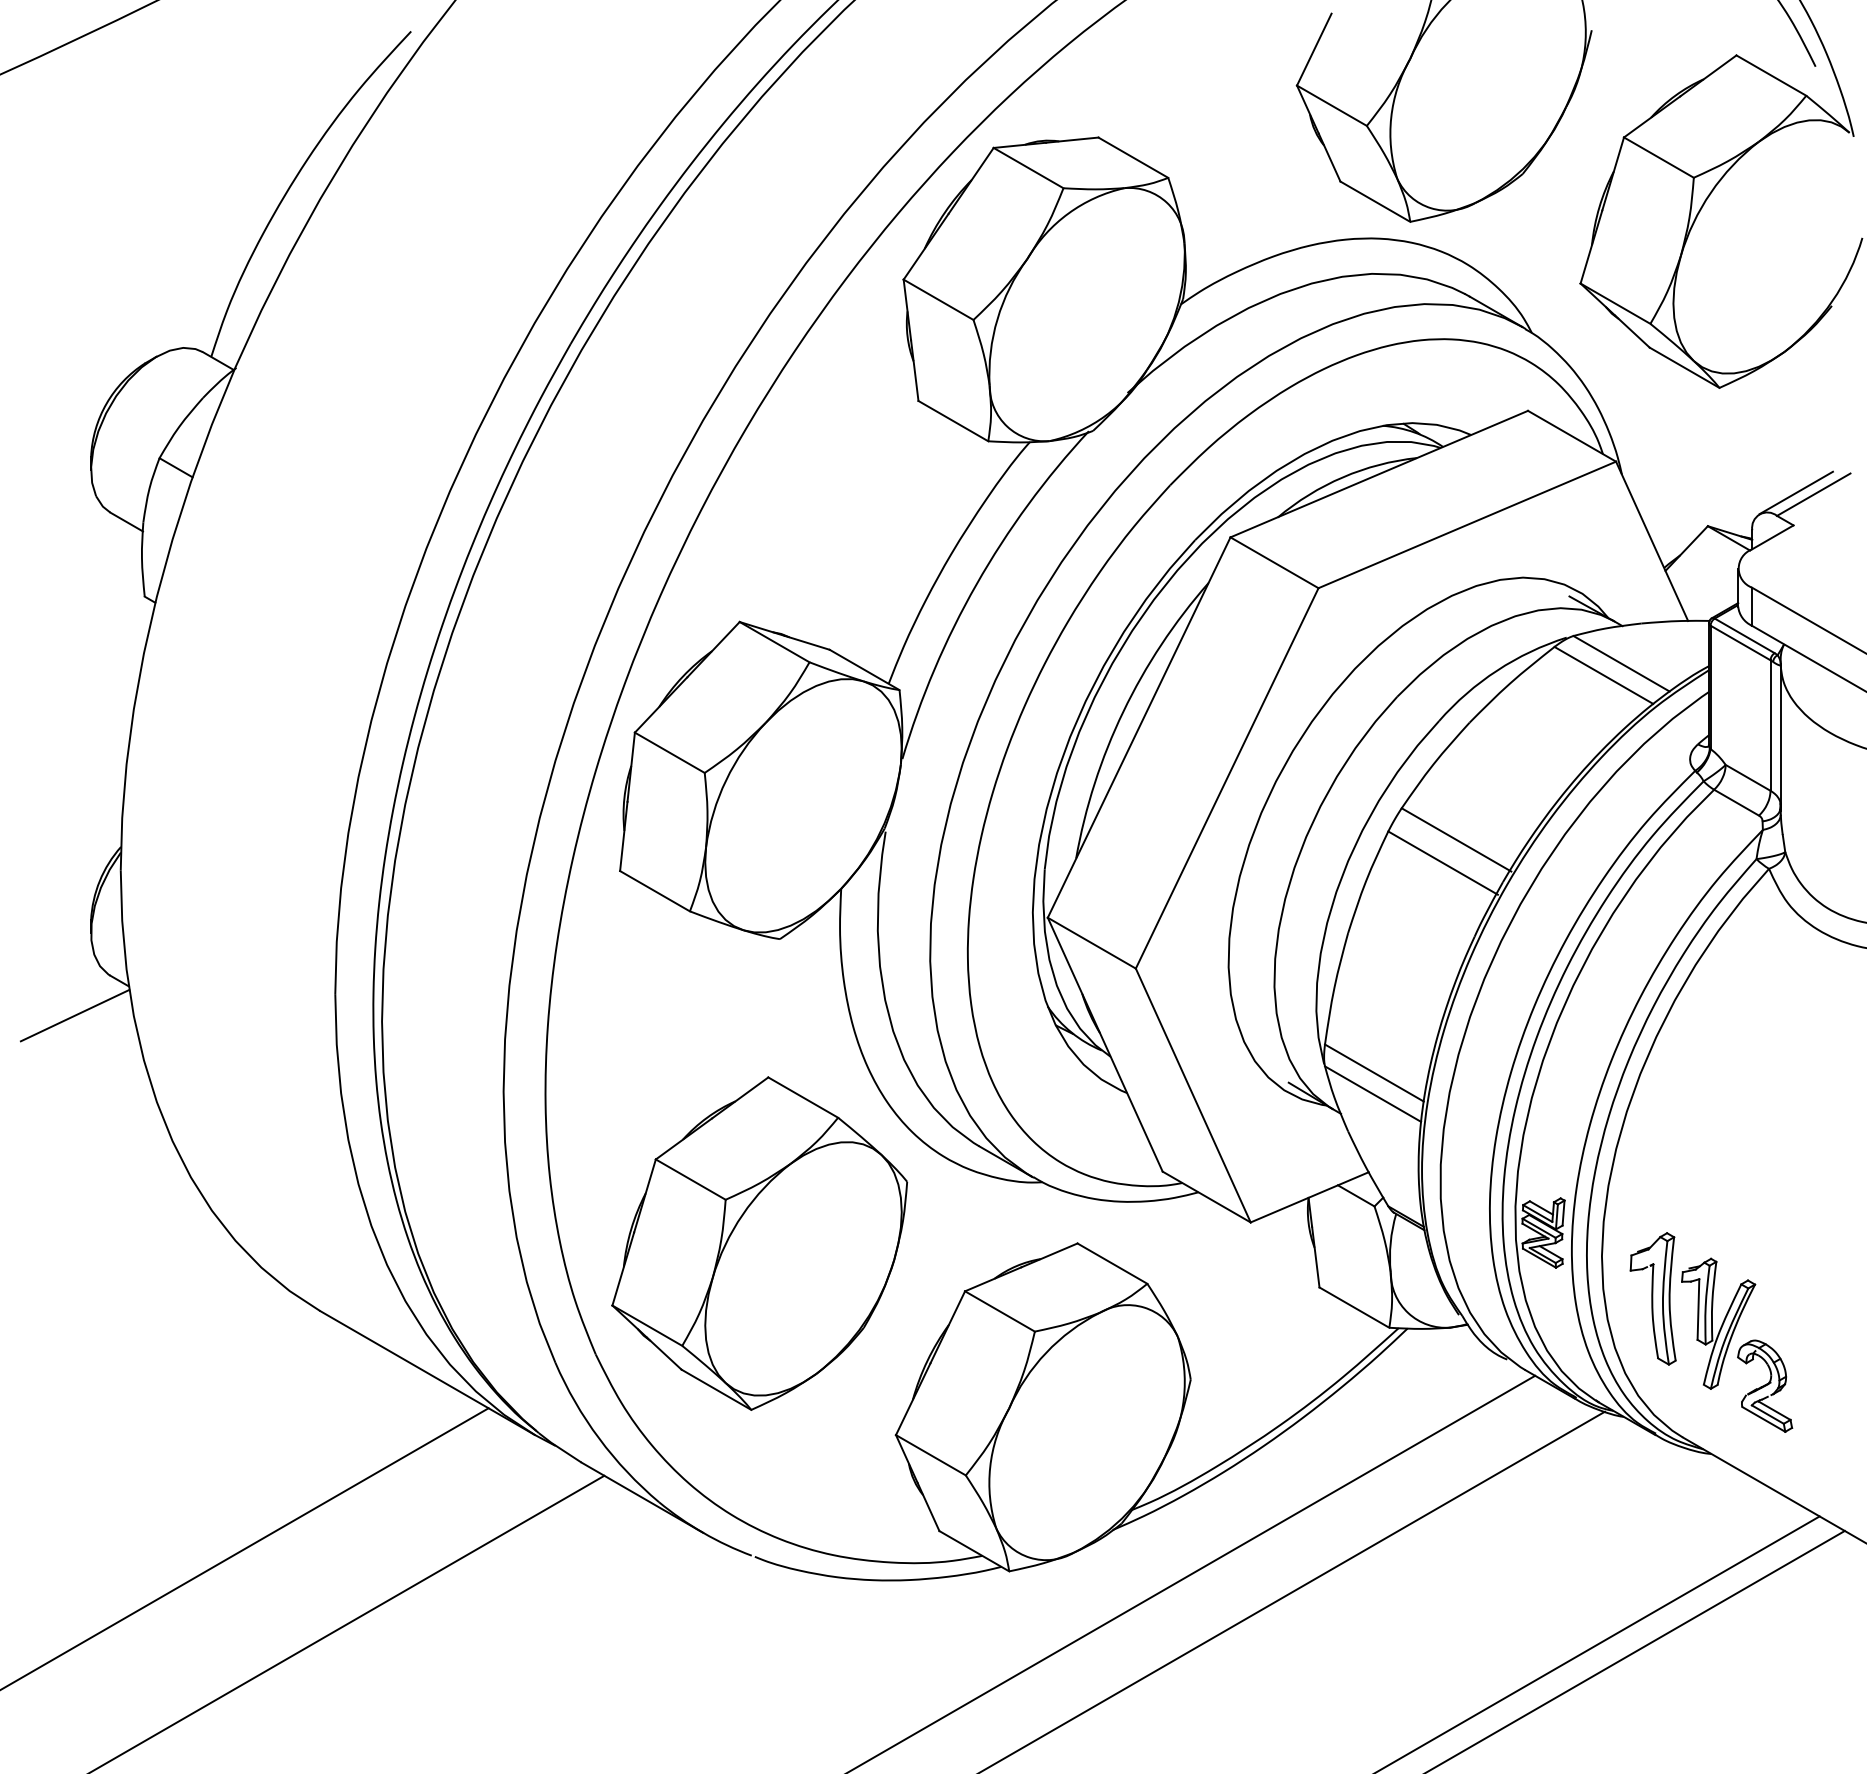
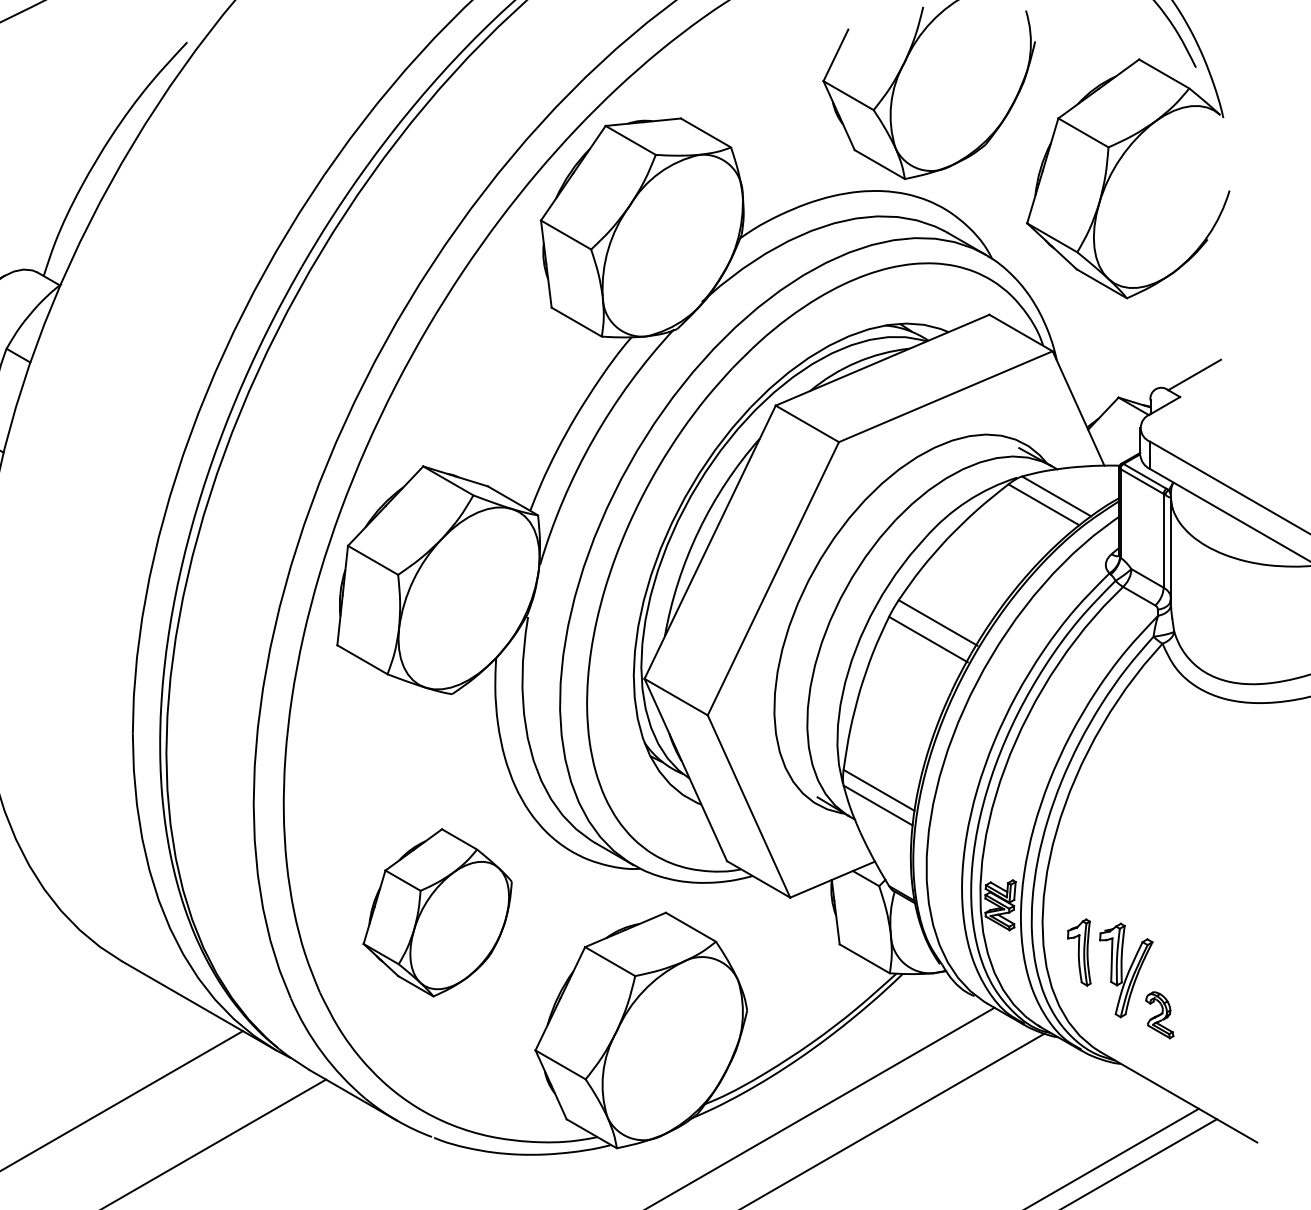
line: (1795, 492) -> (1181, 373), removed
part: (759, 1243) -> (437, 912), size x0.7
part: (1652, 1298) -> (1078, 952), size x0.7
part: (1765, 1385) -> (1159, 1014), size x0.7

